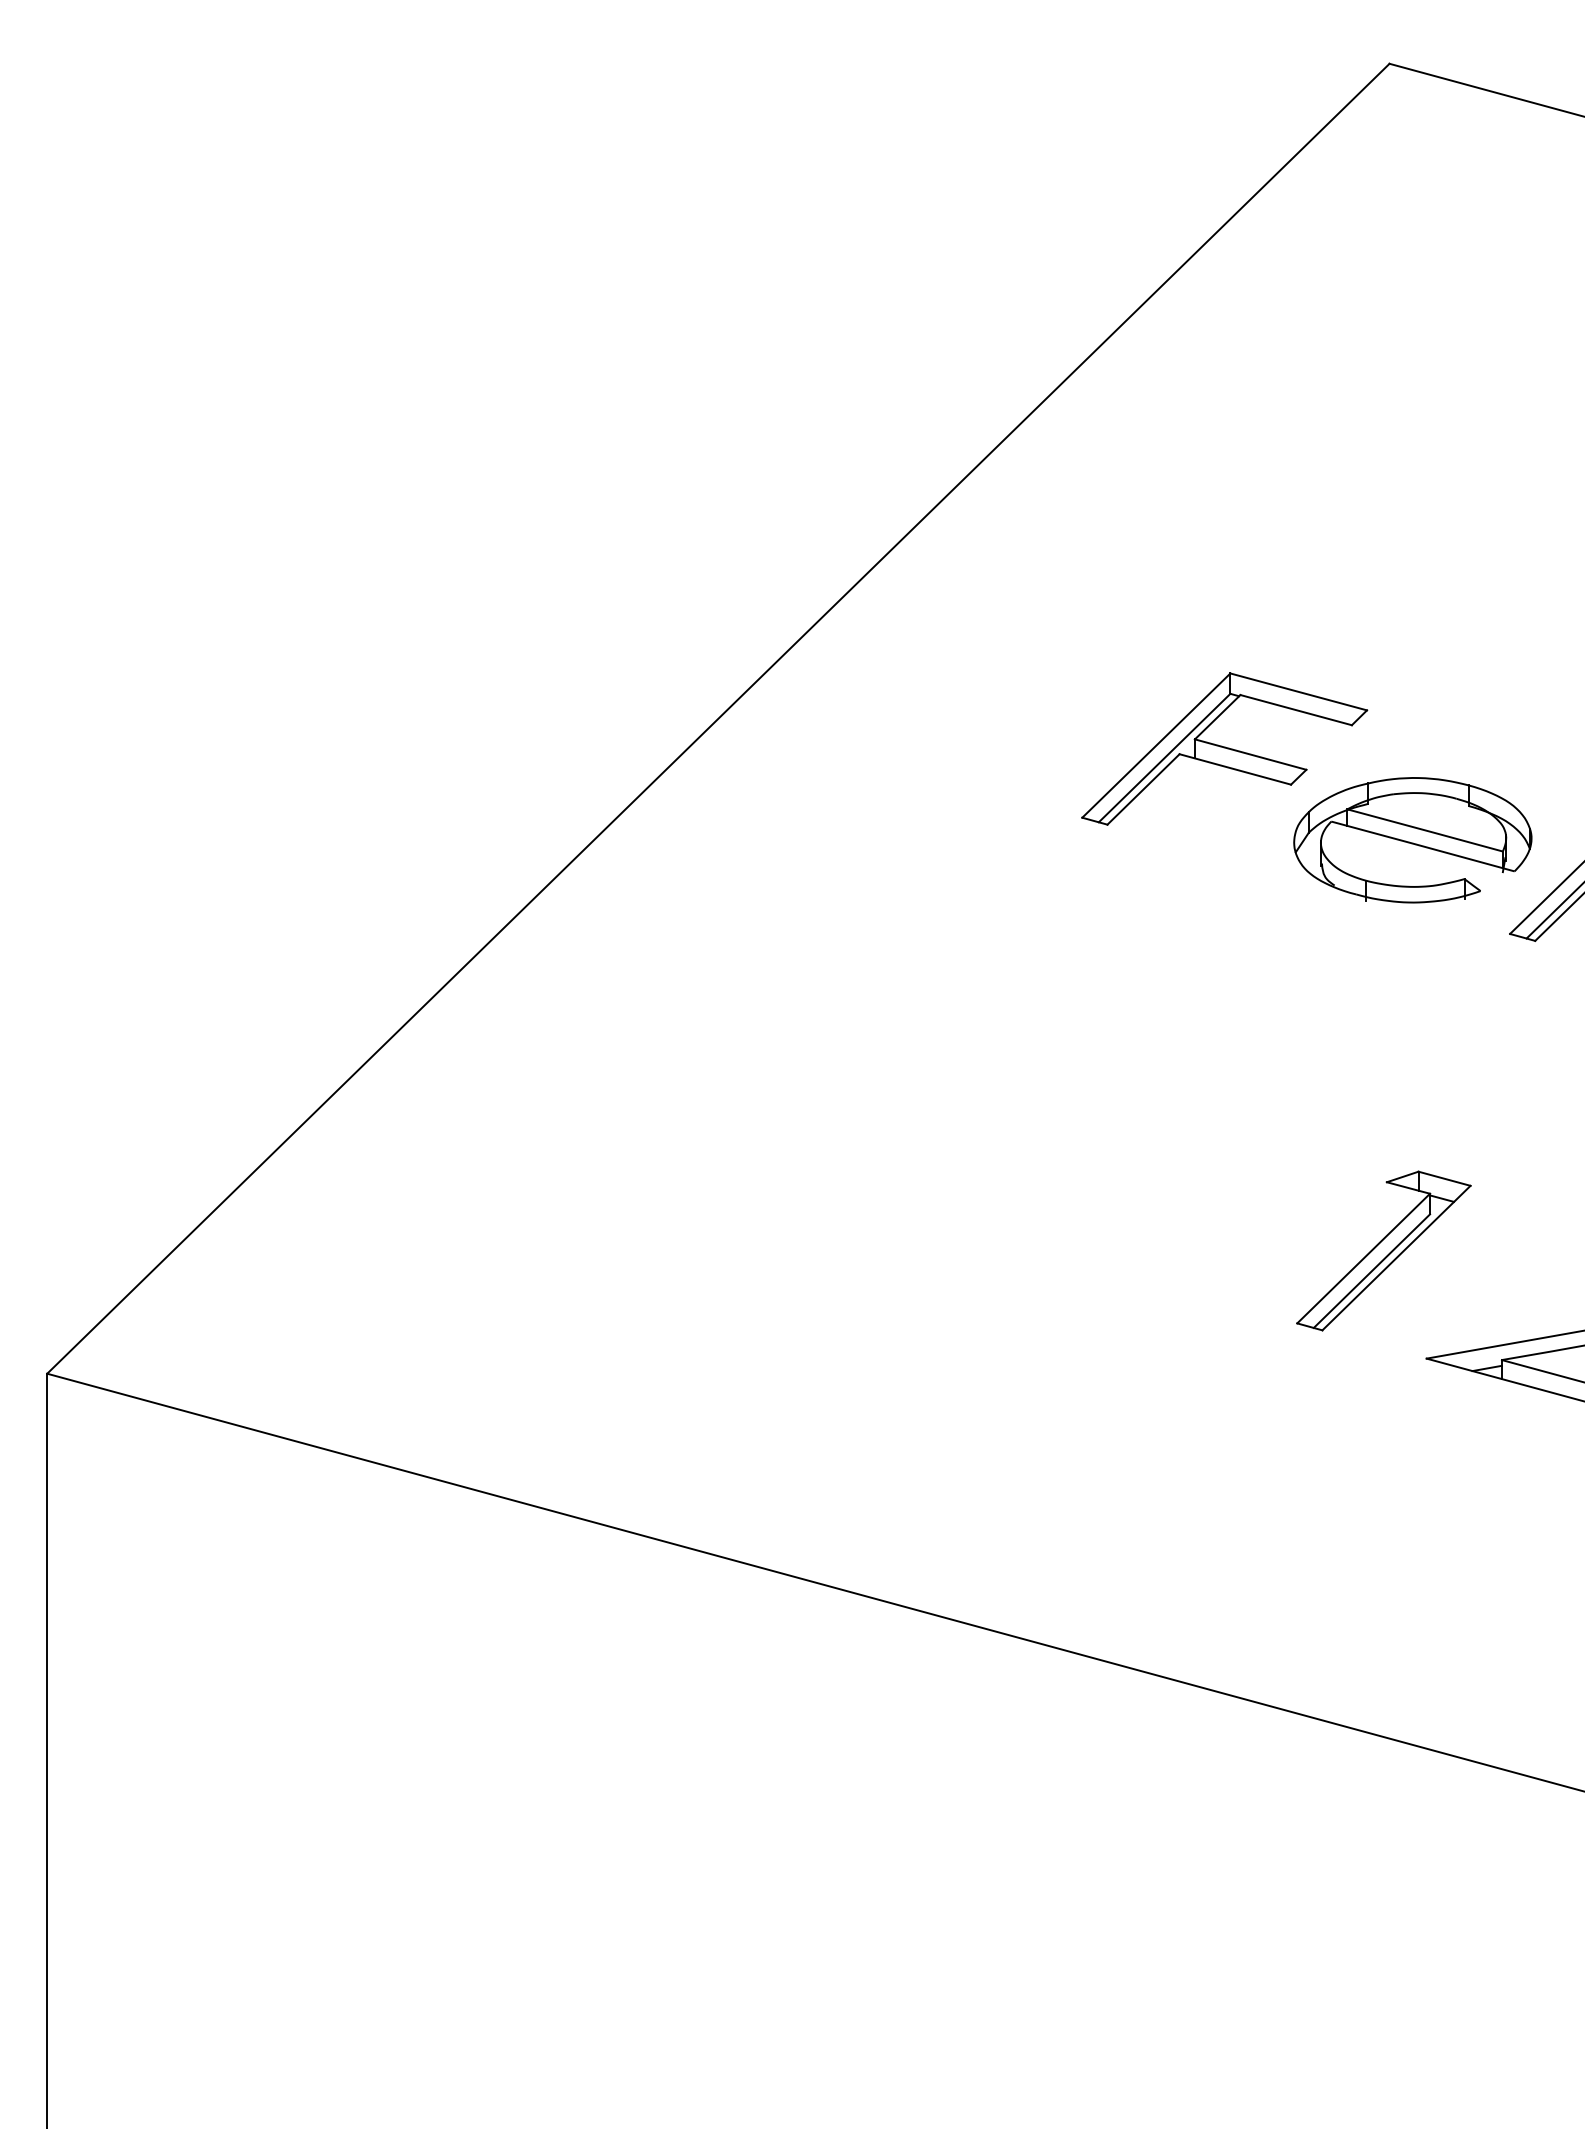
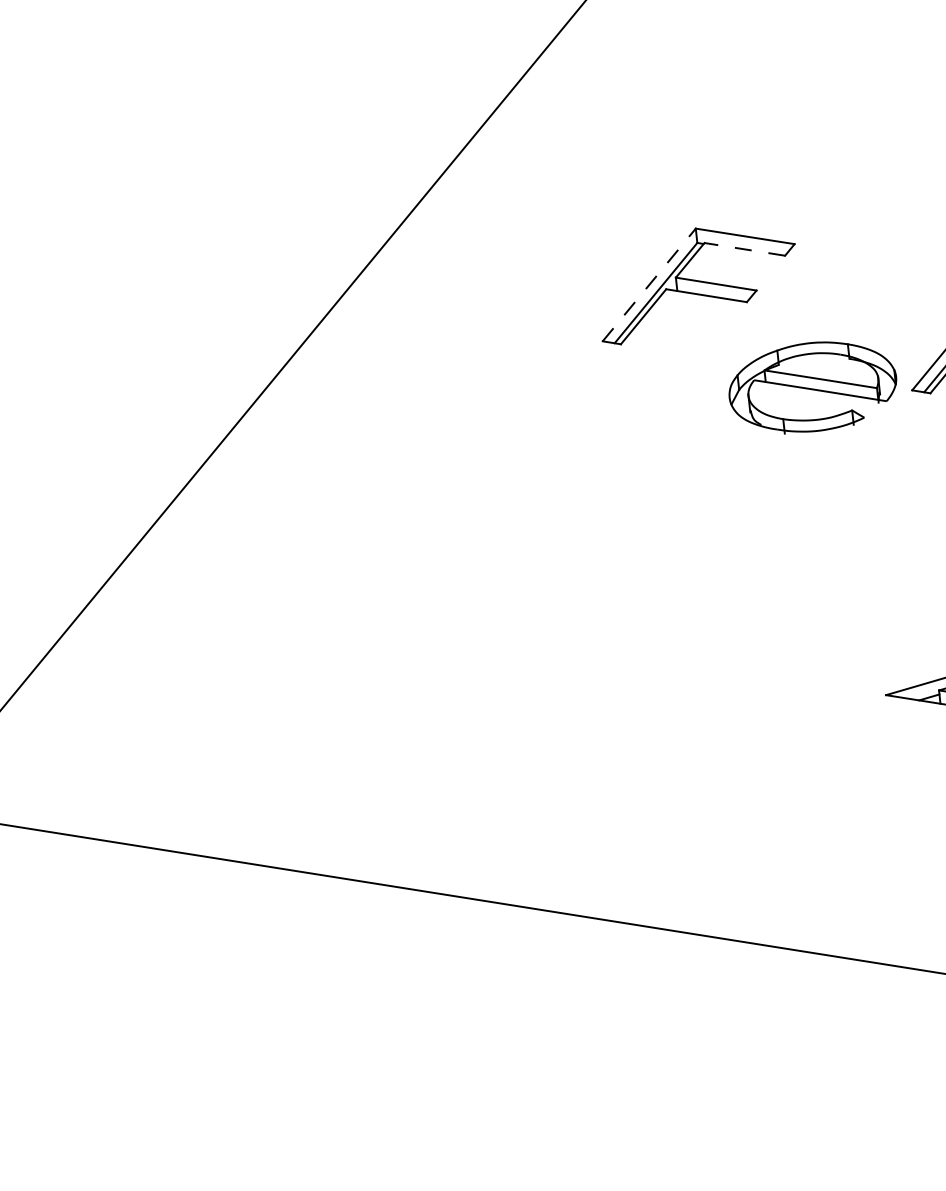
line: (1296, 710) -> (745, 249), solid -> dashed
line: (1156, 745) -> (649, 284), solid -> dashed
part: (1412, 840) -> (812, 387), moved
part: (1383, 1250) -> (847, 622), removed

